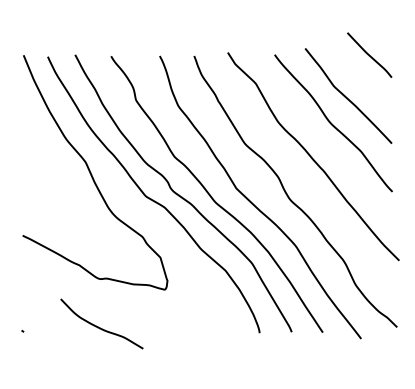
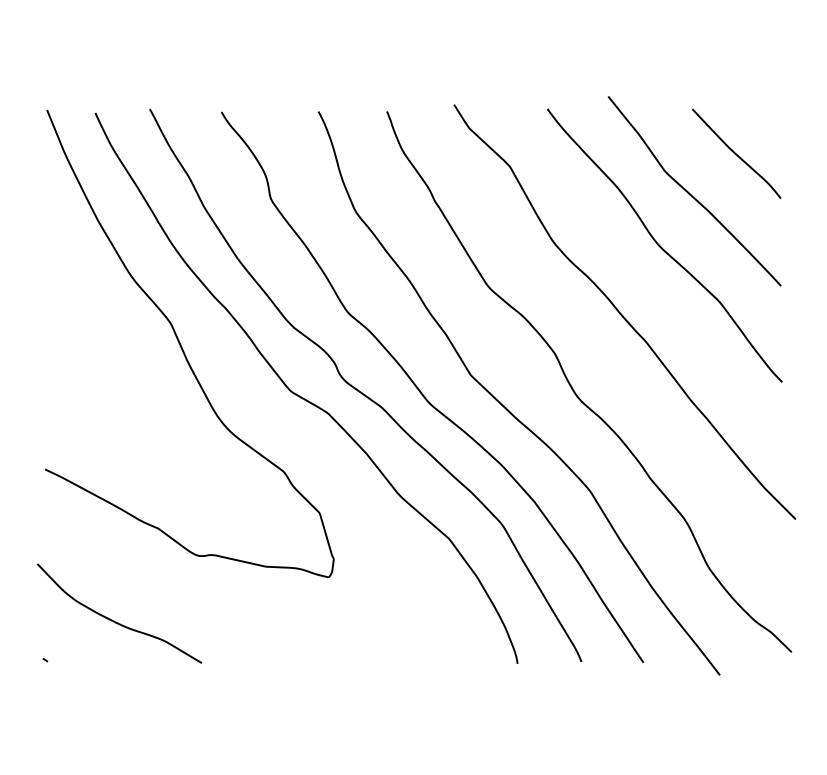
line: (369, 54) -> (736, 152), moved
curve: (100, 327) -> (116, 620), moved

